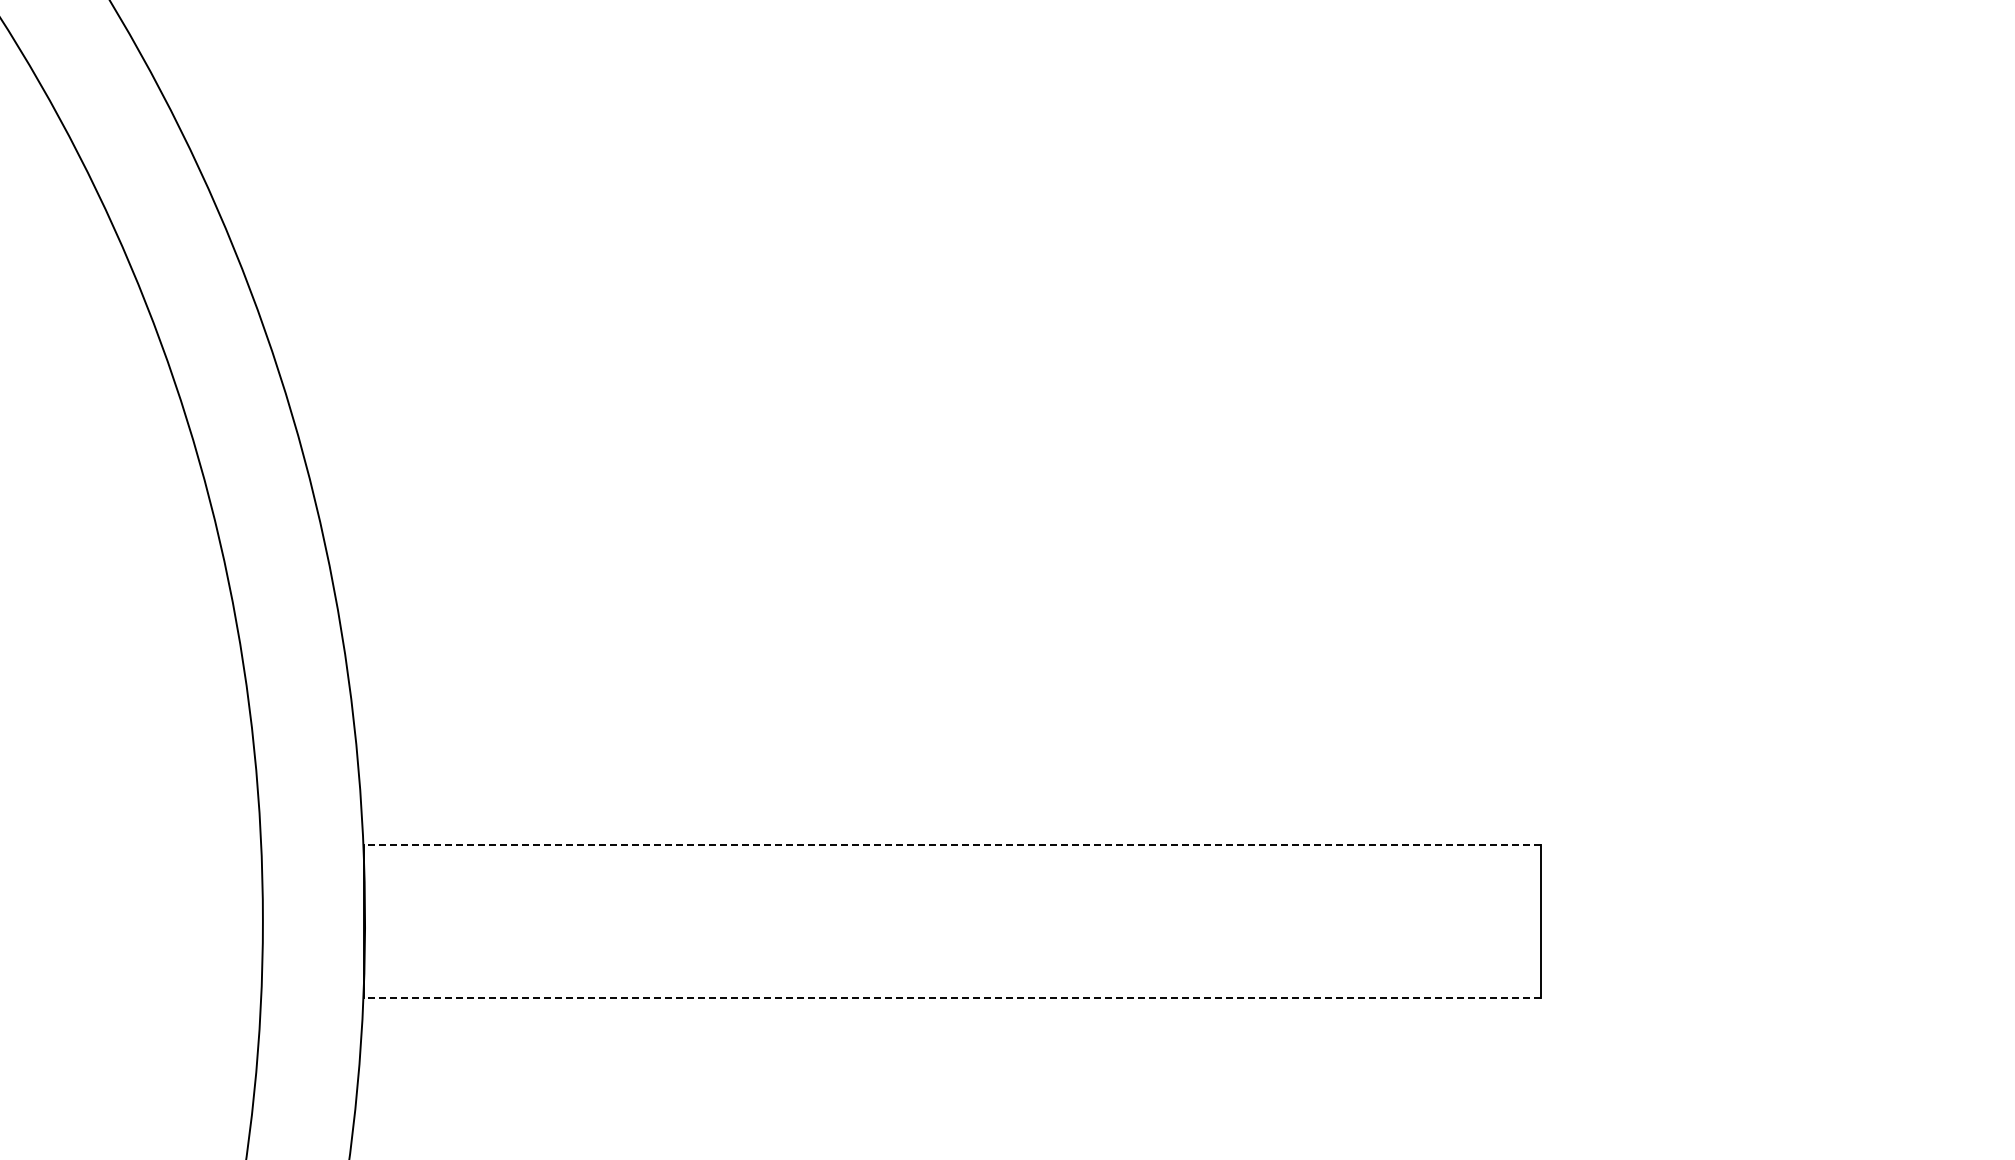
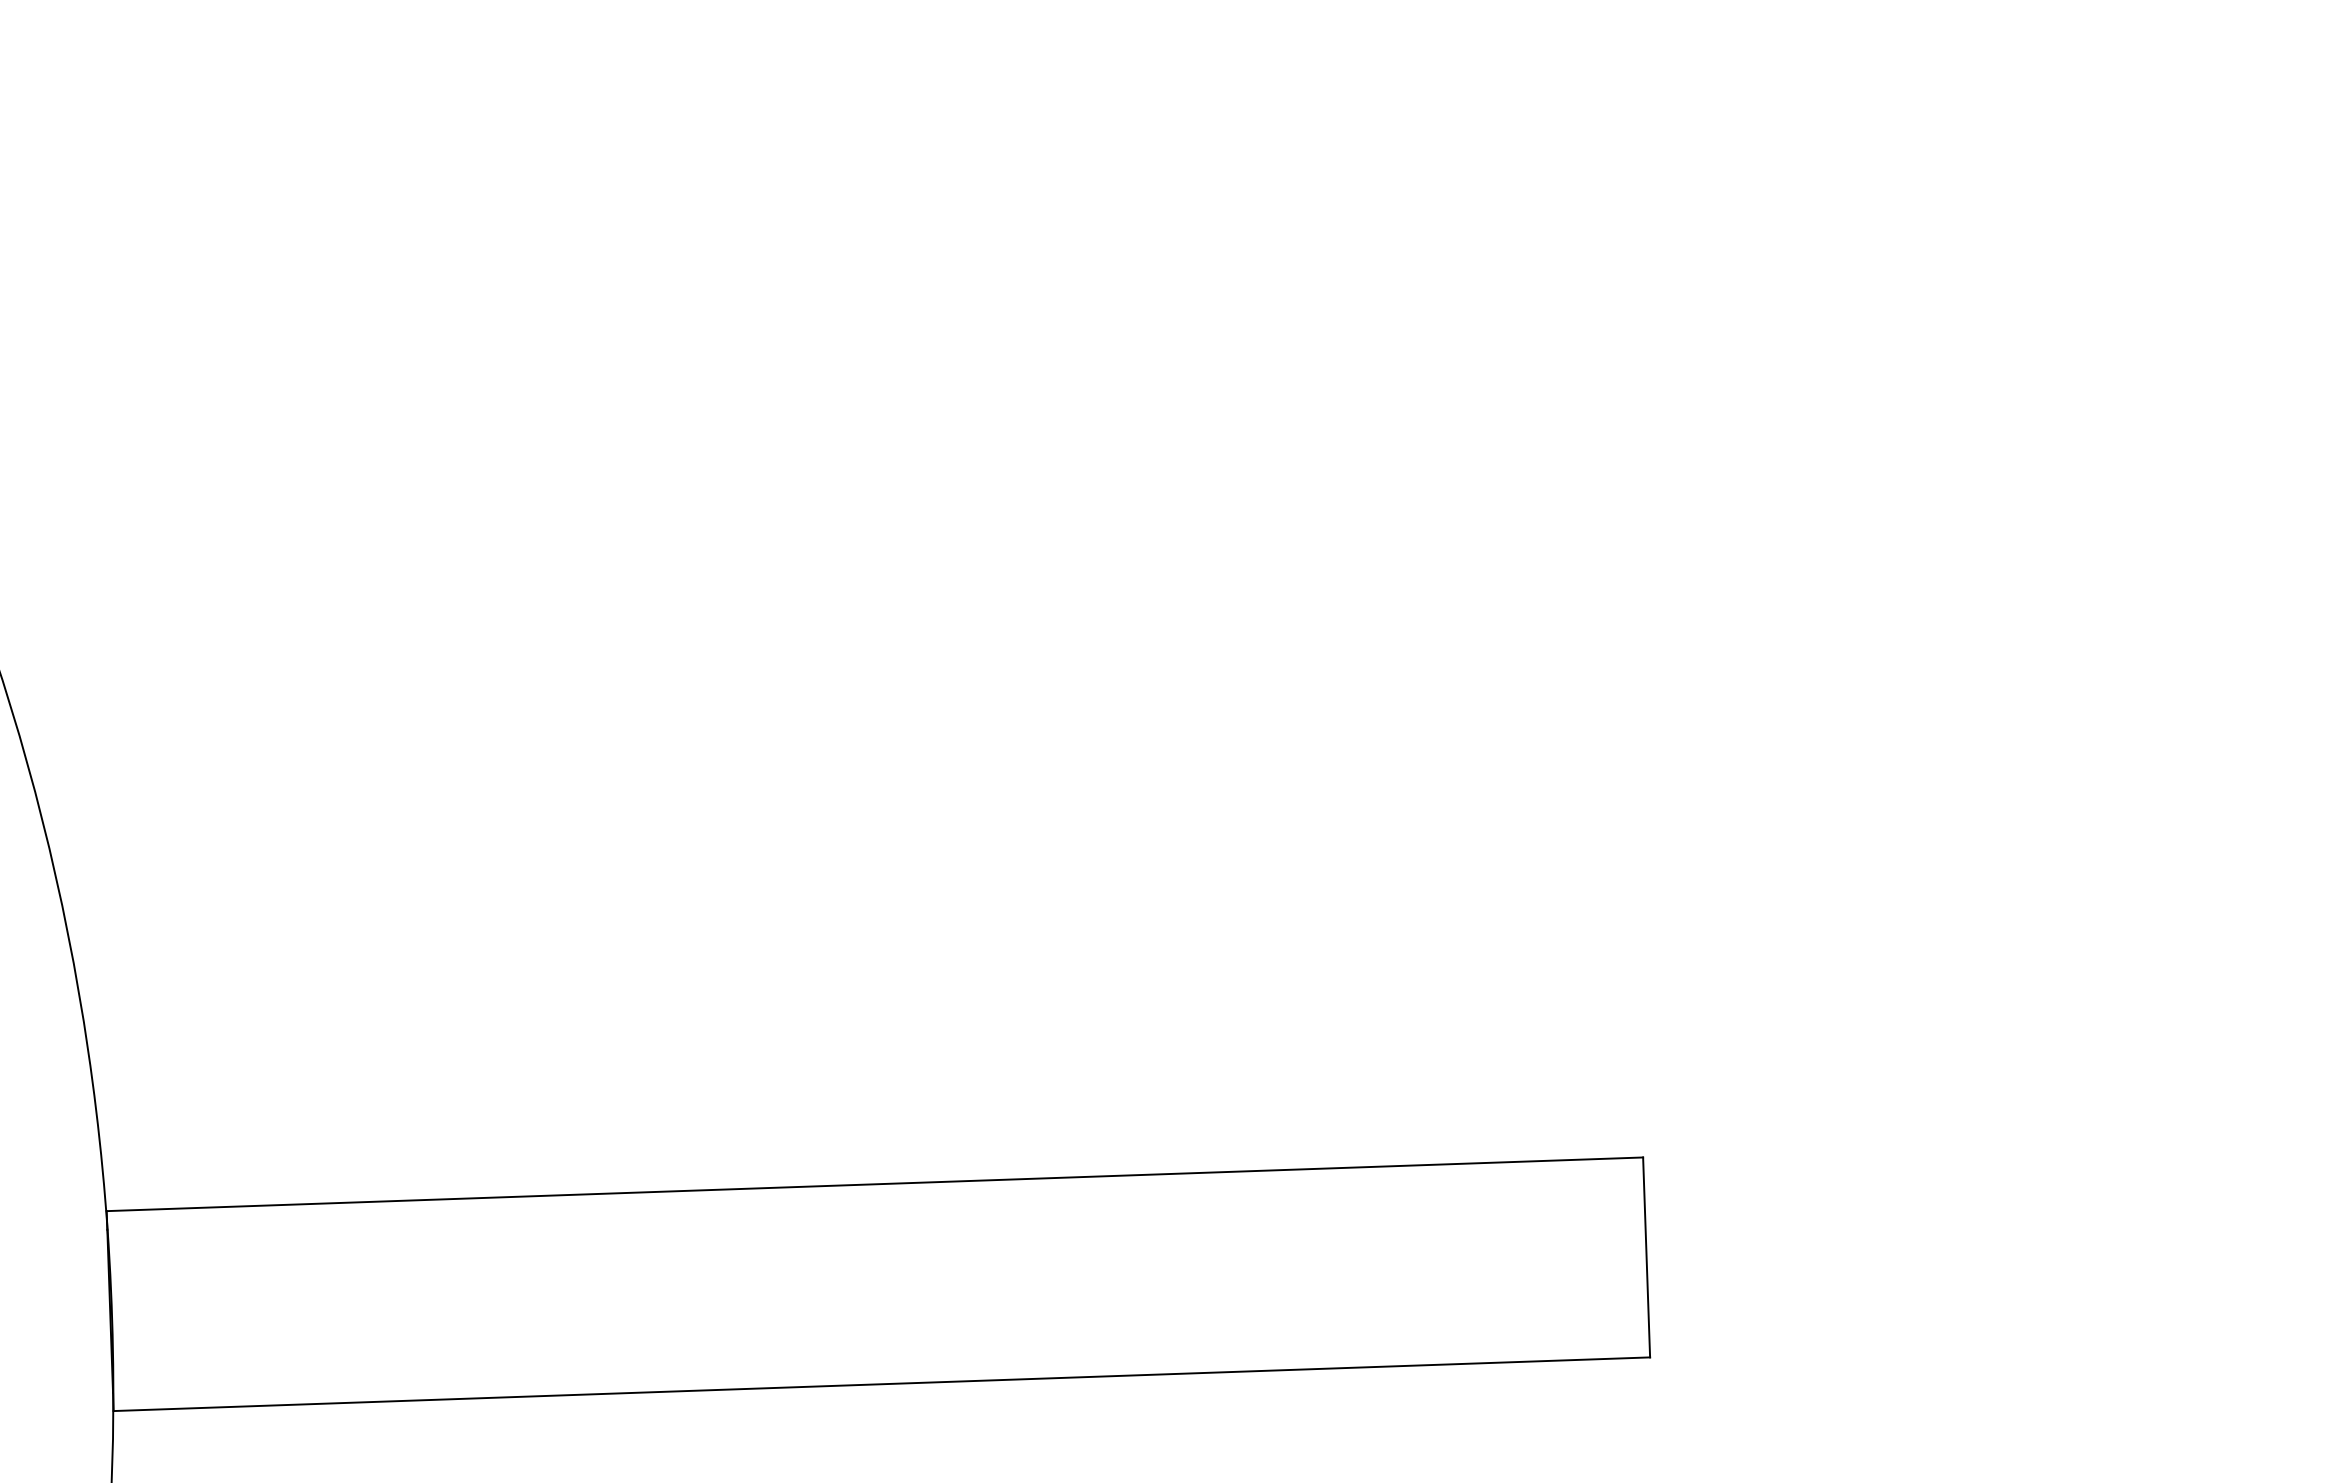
line: (951, 844) -> (874, 1184), dashed -> solid
line: (951, 997) -> (881, 1383), dashed -> solid

